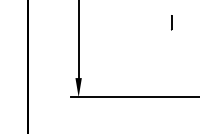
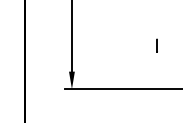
line: (171, 22) -> (156, 45), moved

